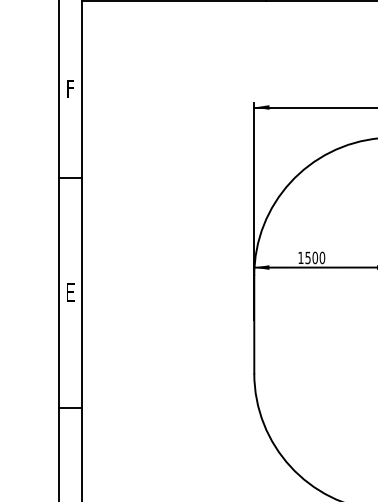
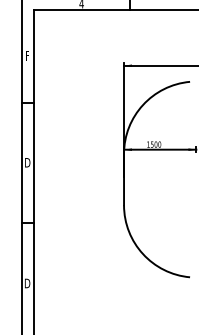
text: (70, 291) -> (27, 162), E -> D

